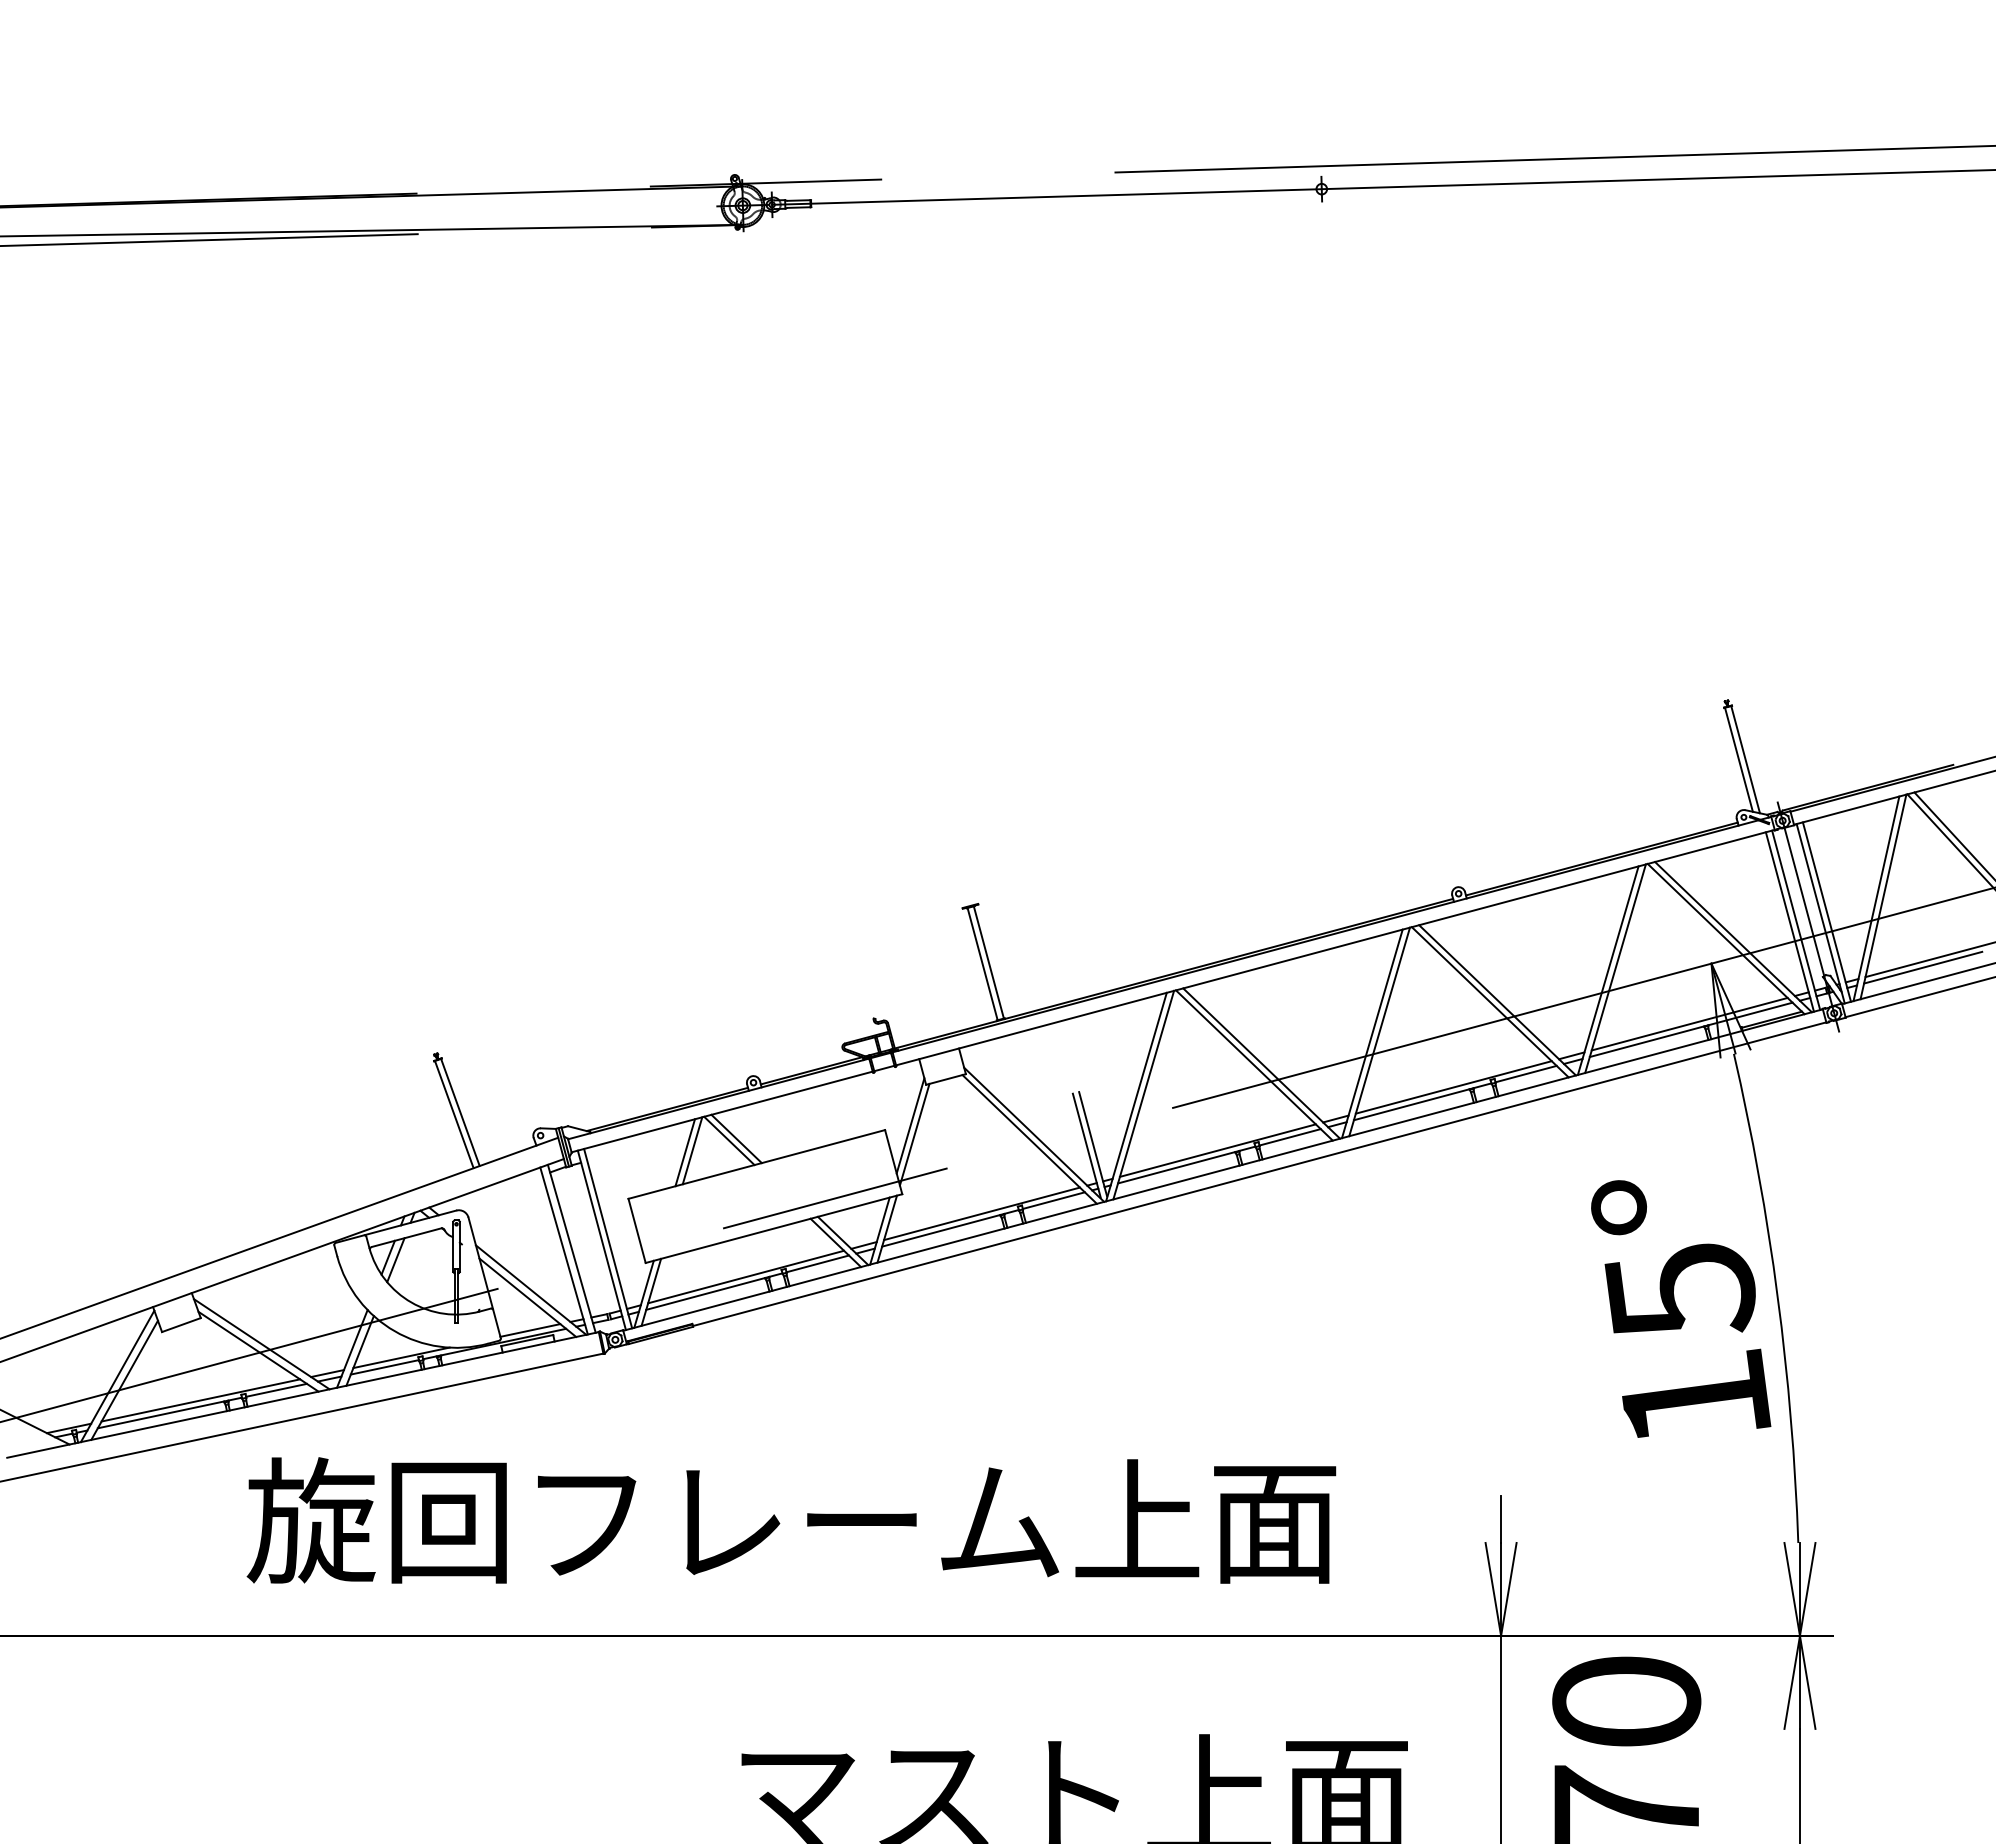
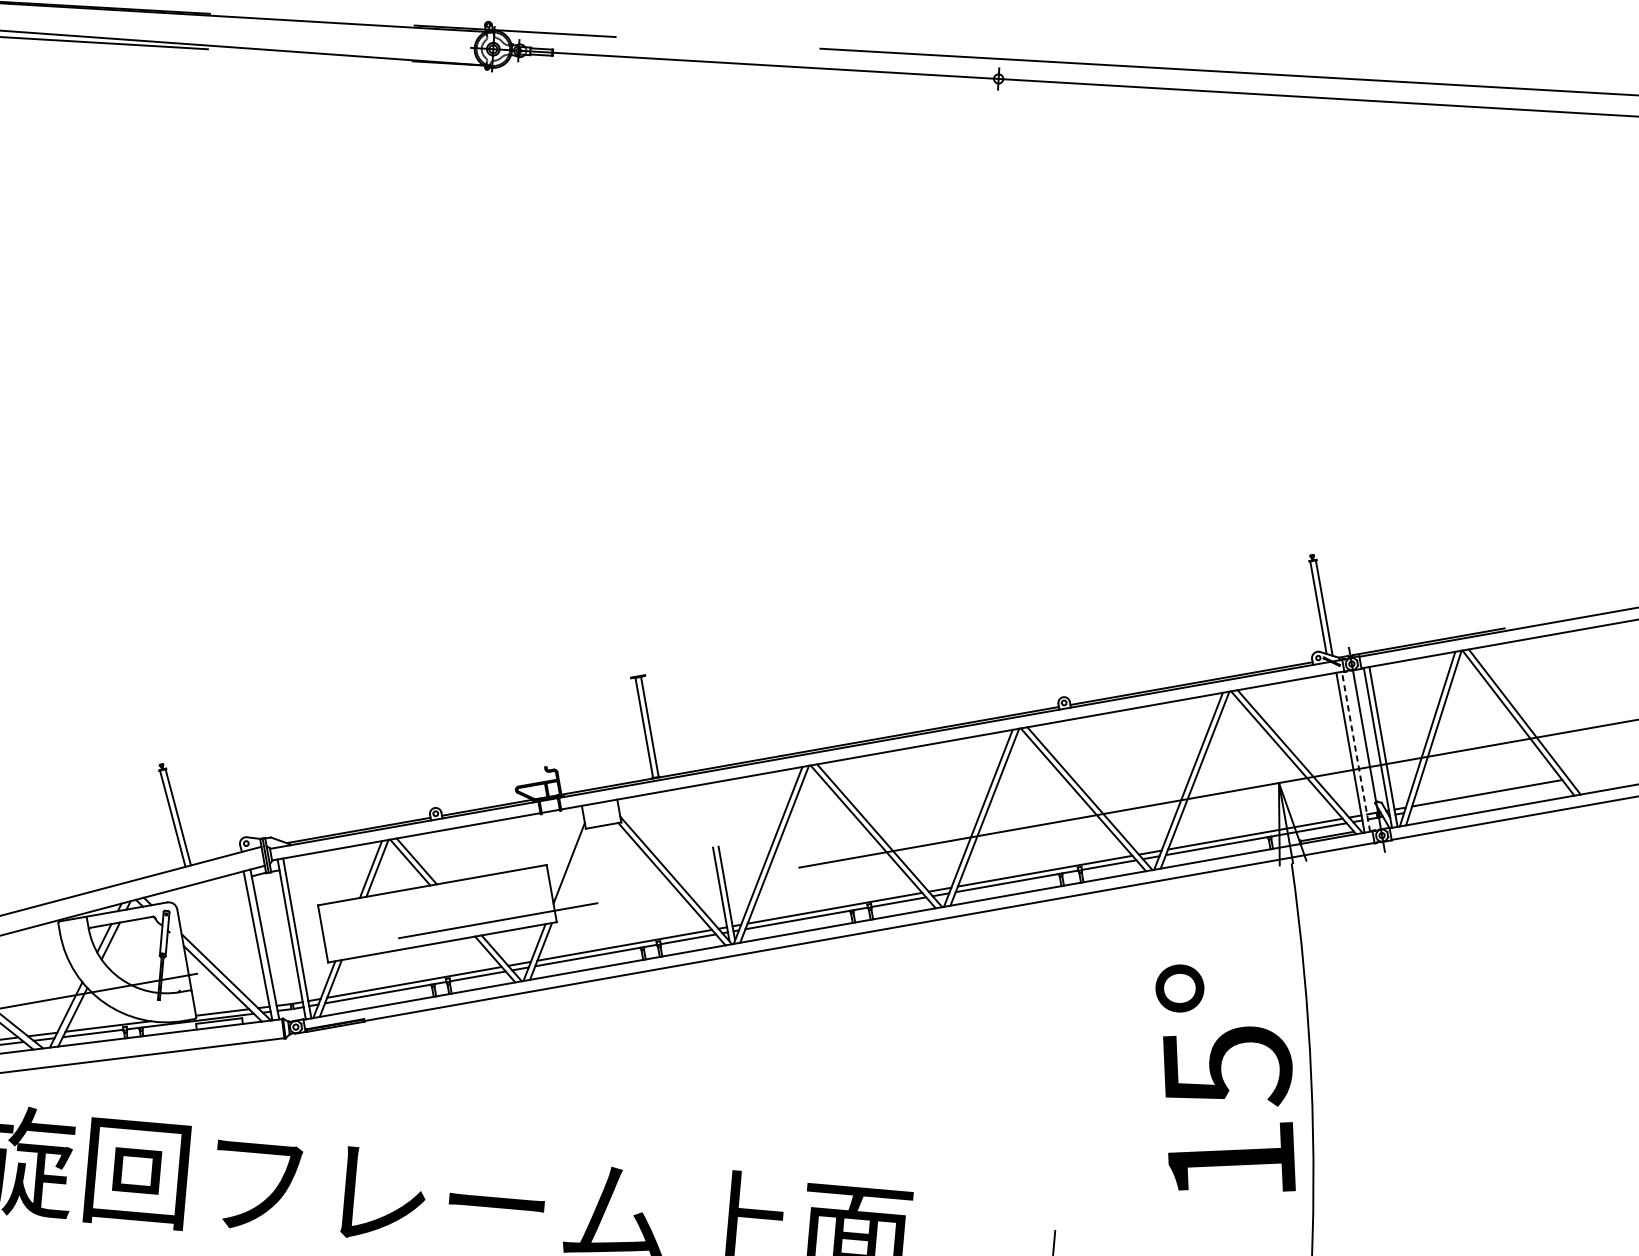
line: (1796, 920) -> (1356, 751), solid -> dashed
line: (1923, 967) -> (1463, 802), removed
line: (914, 1134) -> (572, 871), removed

